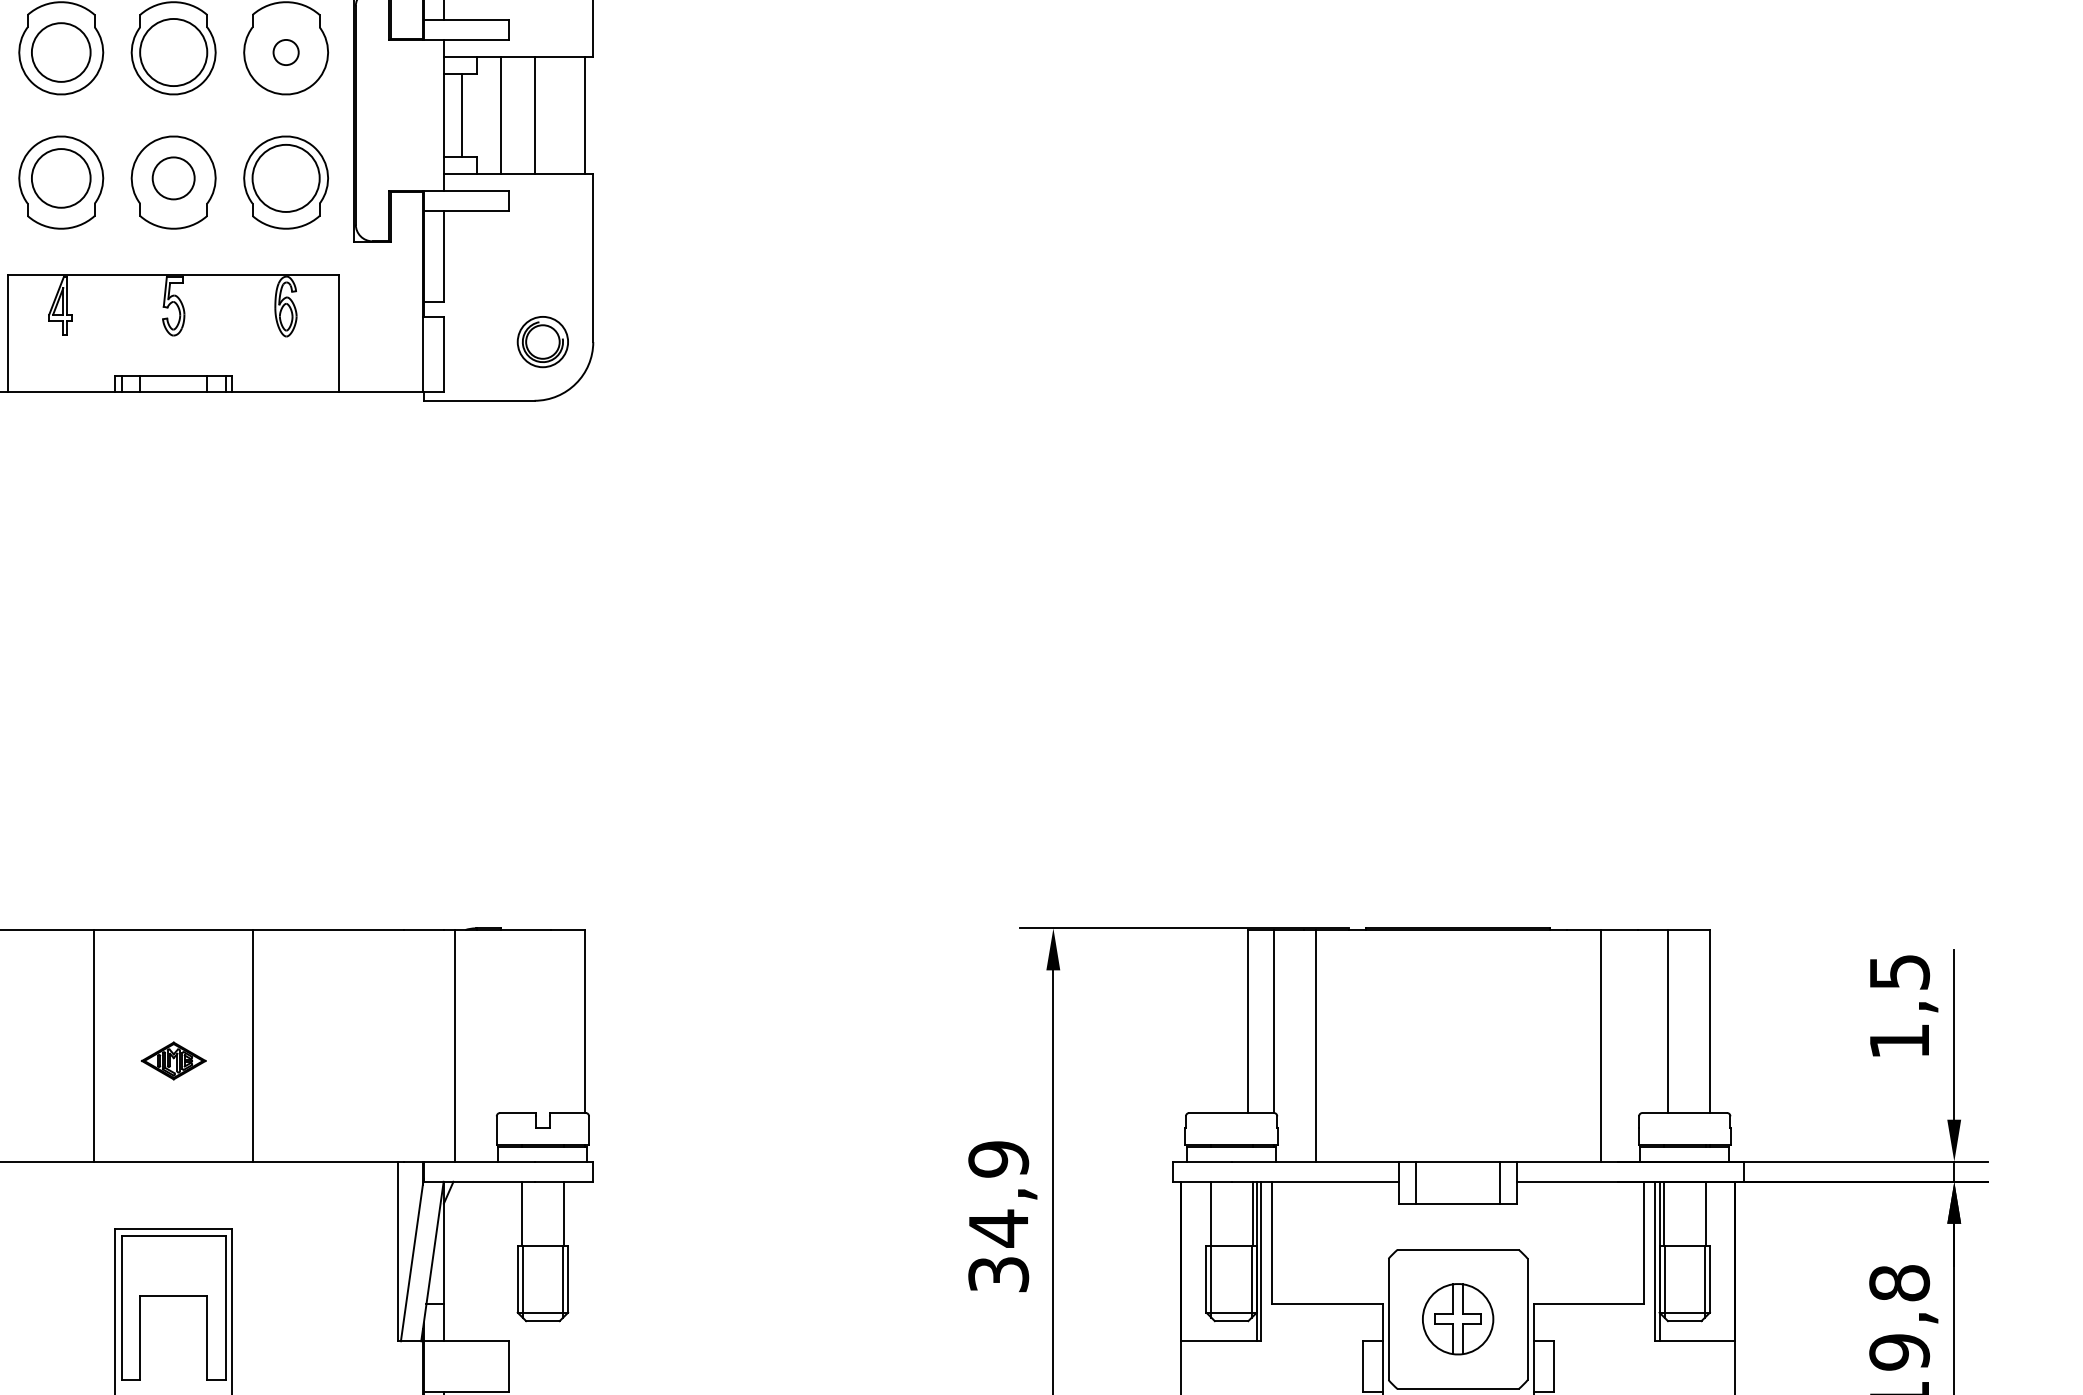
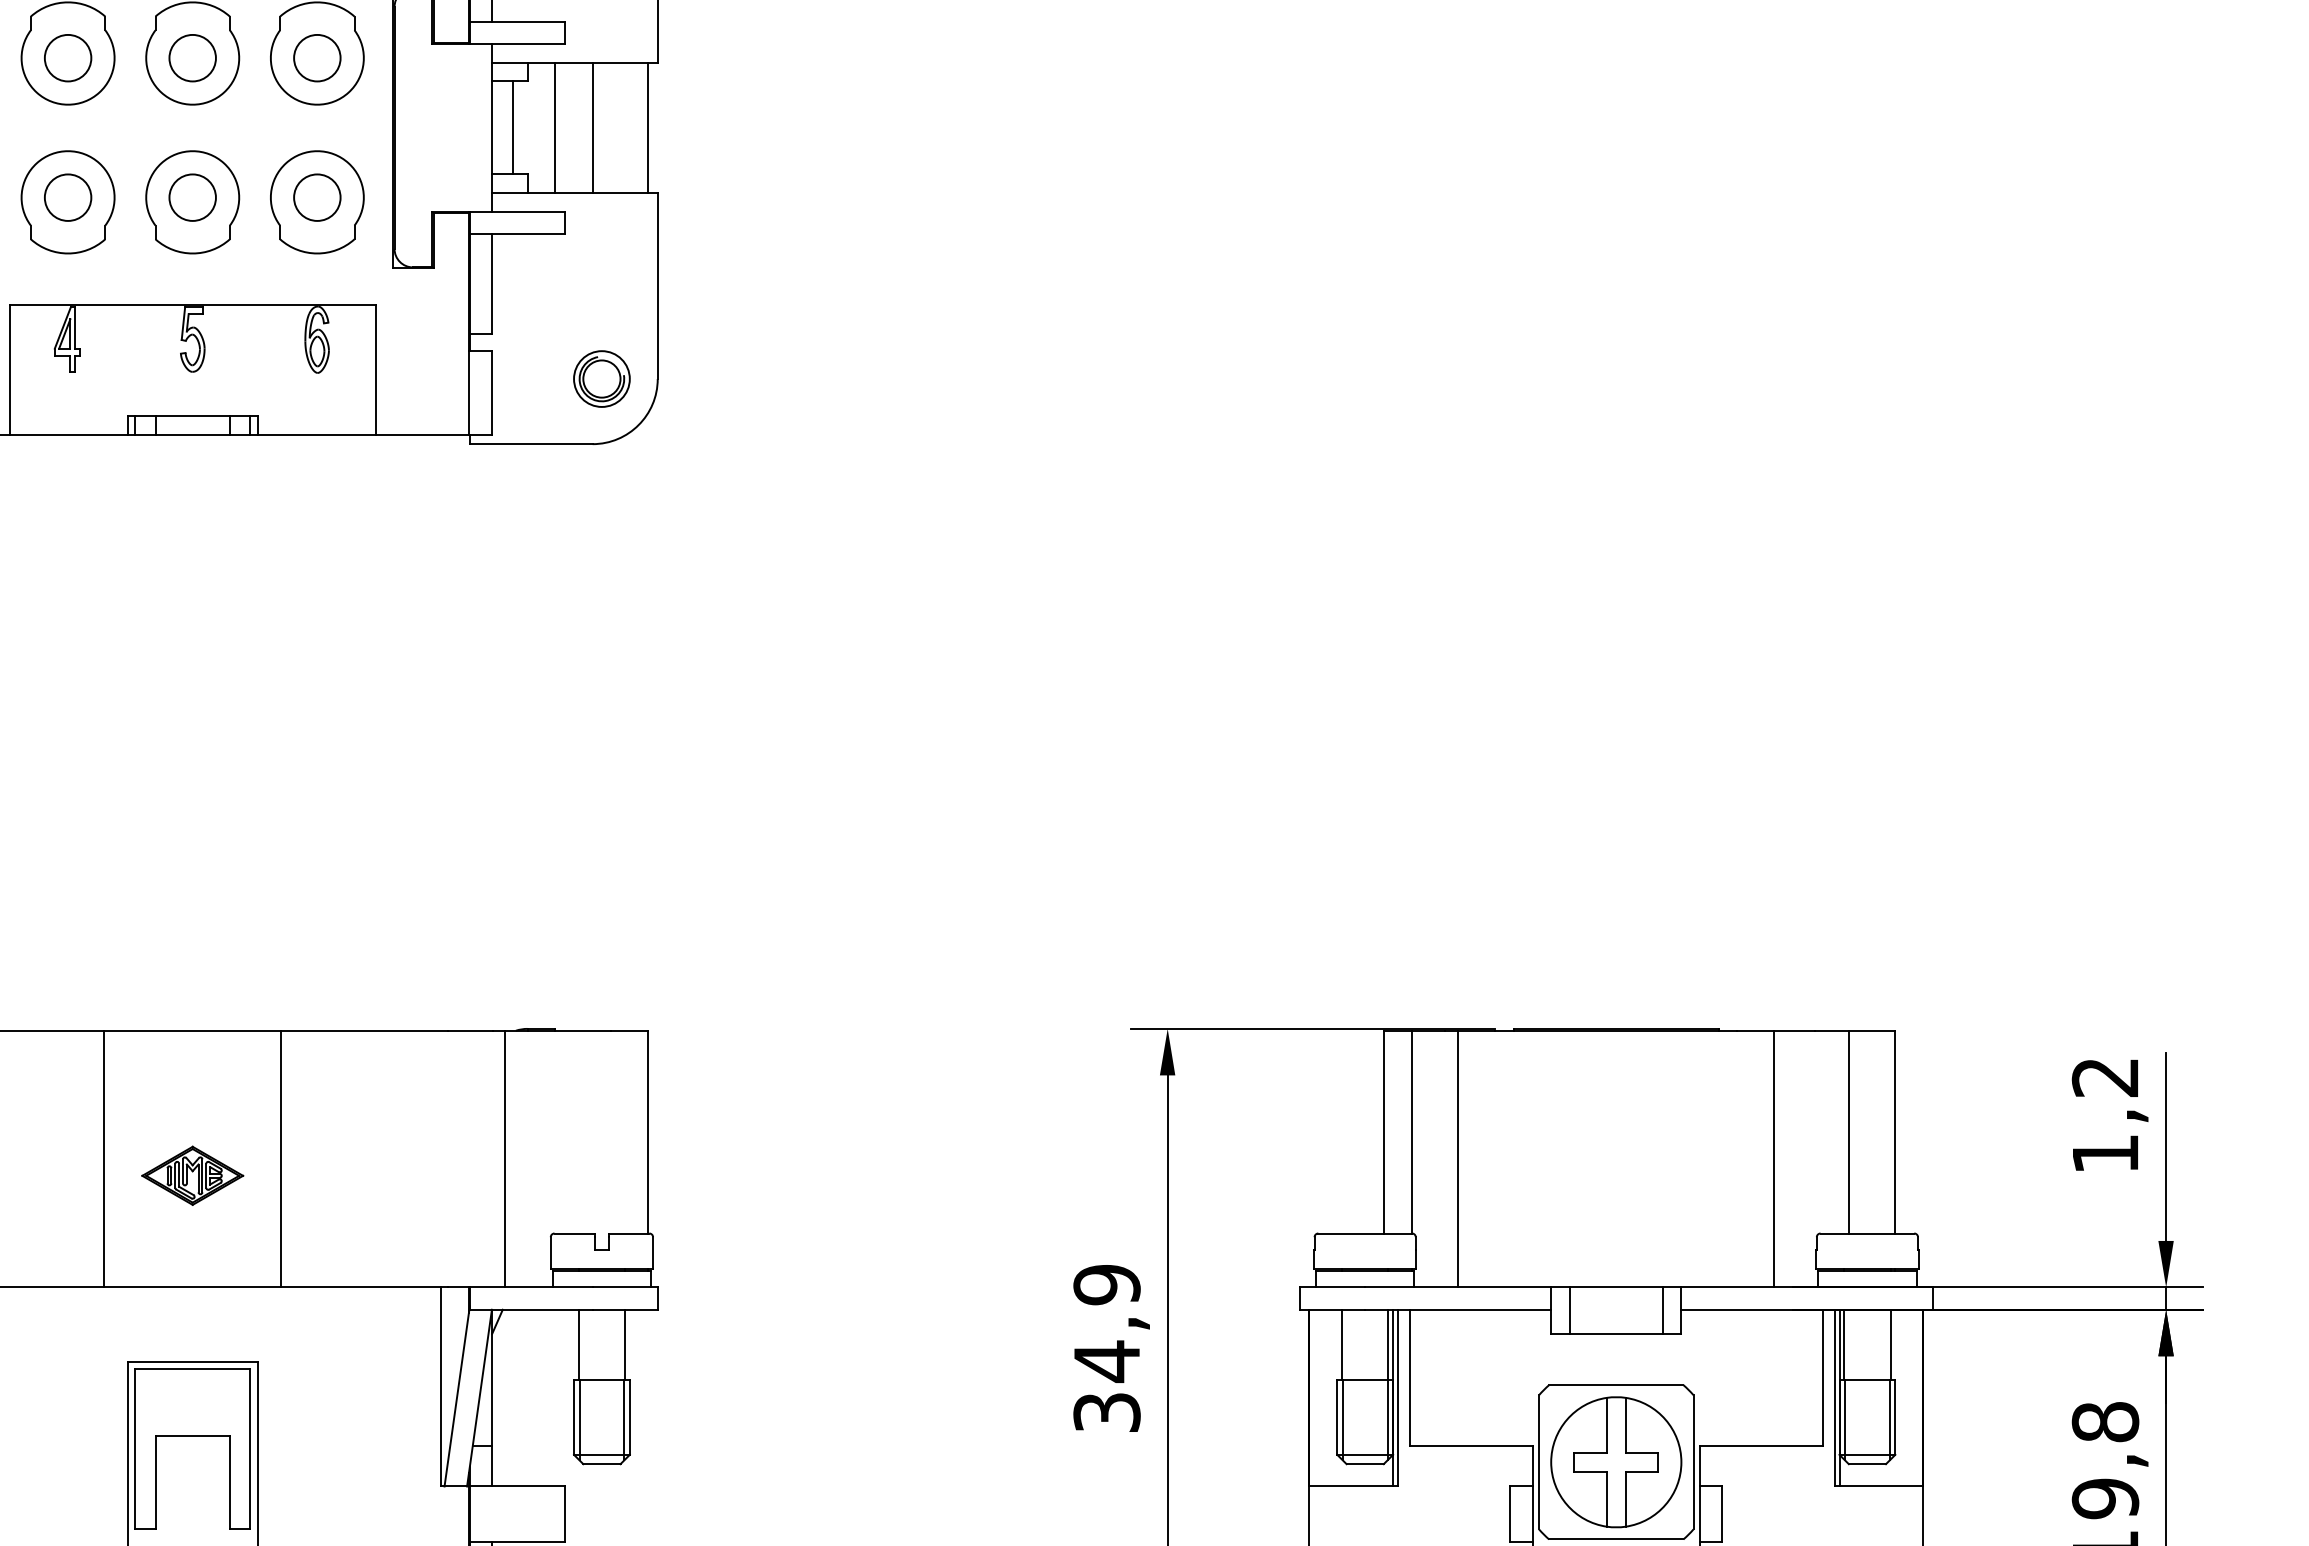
circle: (61, 52) -> (68, 58), size x0.71
circle: (173, 52) -> (192, 58), size x0.62
circle: (286, 52) -> (317, 58), size x1.67
circle: (61, 178) -> (68, 197), size x0.71
circle: (286, 178) -> (317, 197), size x0.62
text: (1899, 972) -> (2105, 1077), 1,5 -> 1,2
part: (173, 1060) -> (192, 1175), size x1.43
part: (1457, 1318) -> (1615, 1461), size x1.67

